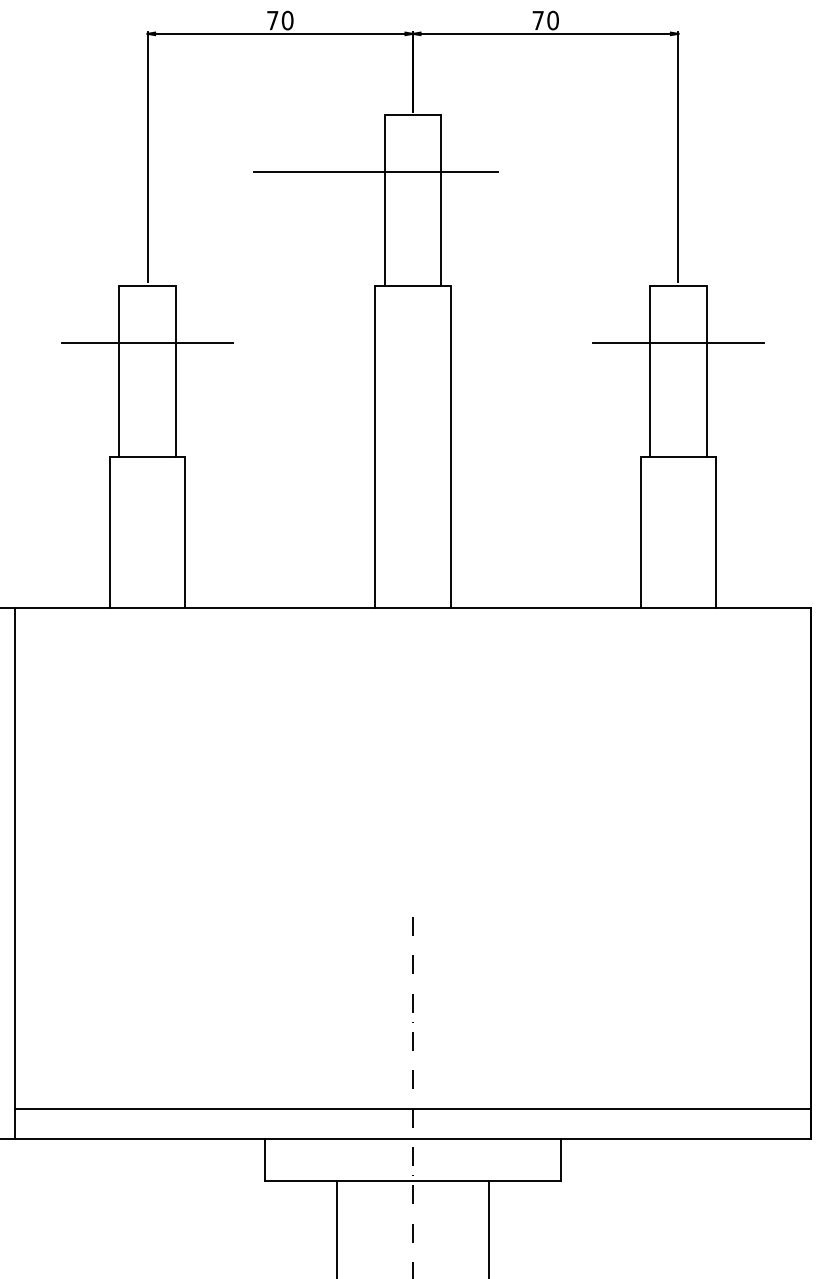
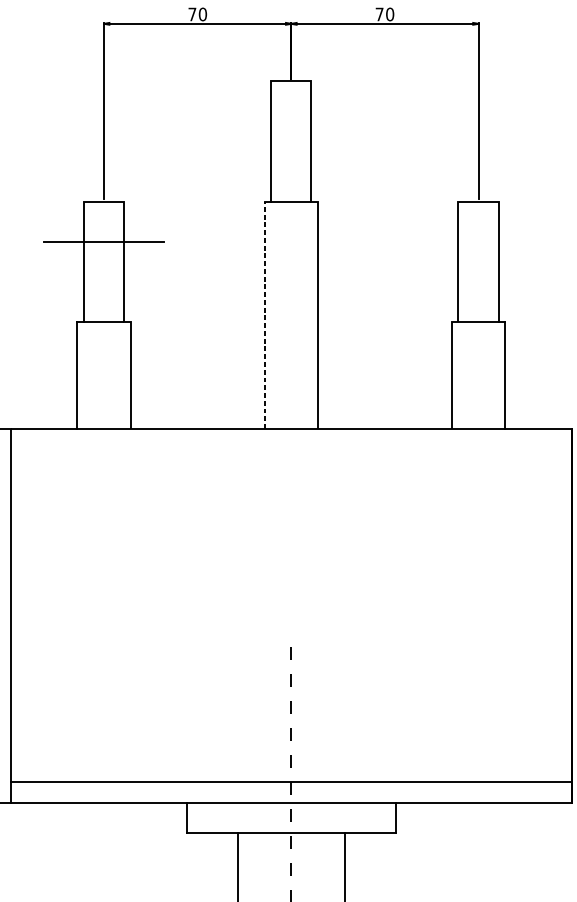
line: (375, 172) -> (264, 121), removed
line: (678, 342) -> (478, 241), removed
line: (375, 446) -> (264, 314), solid -> dashed

